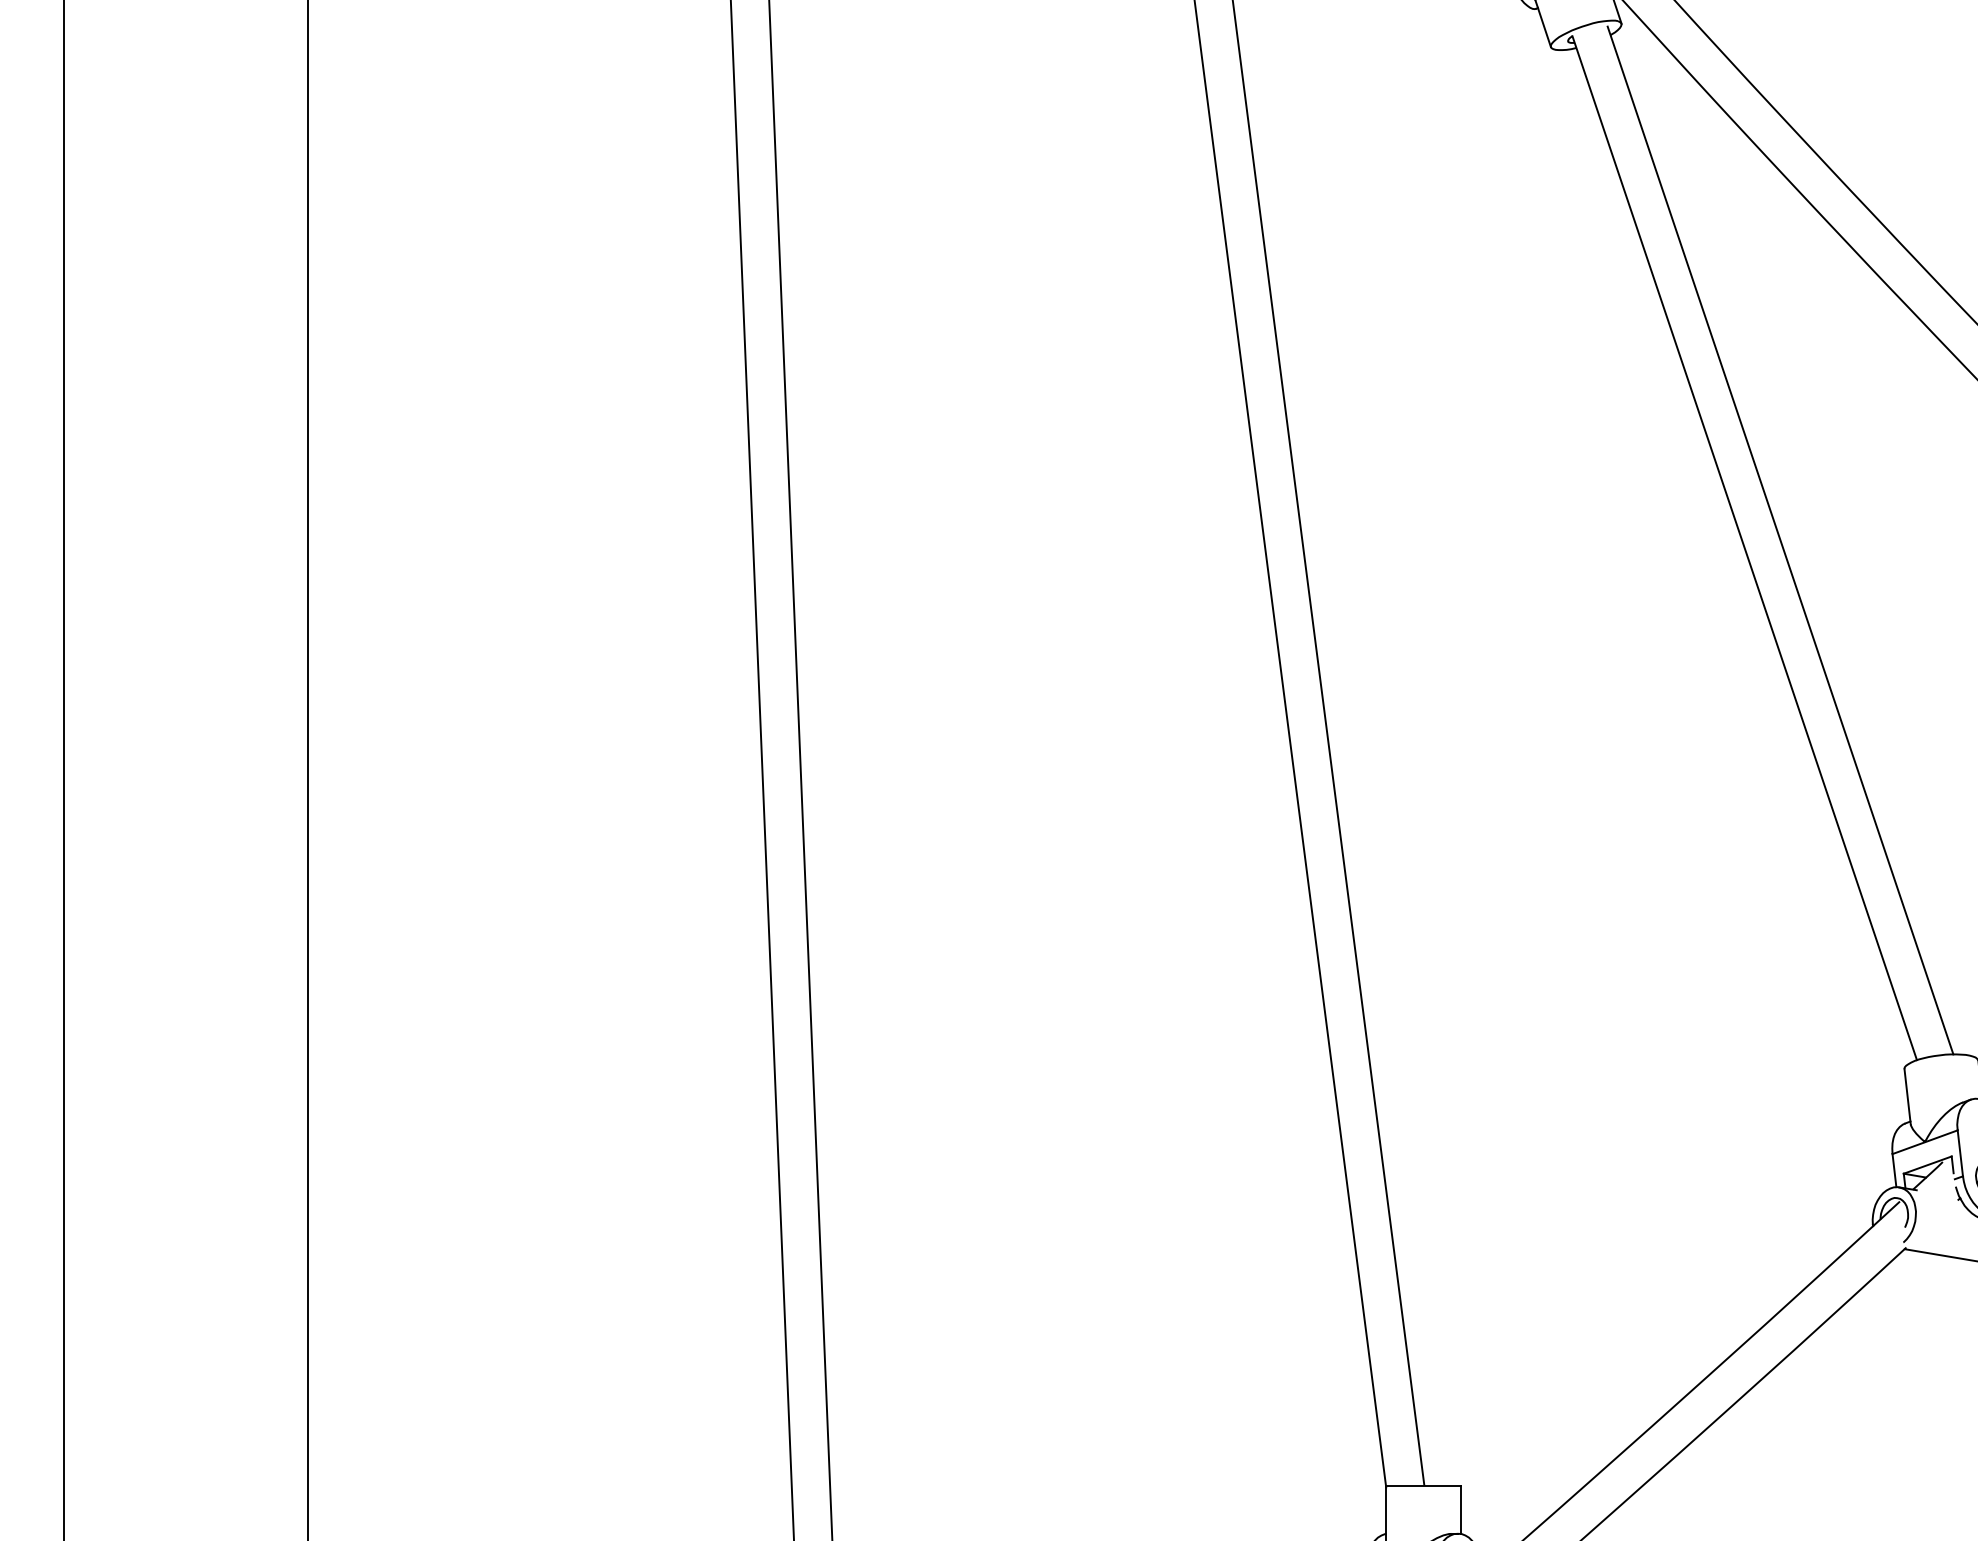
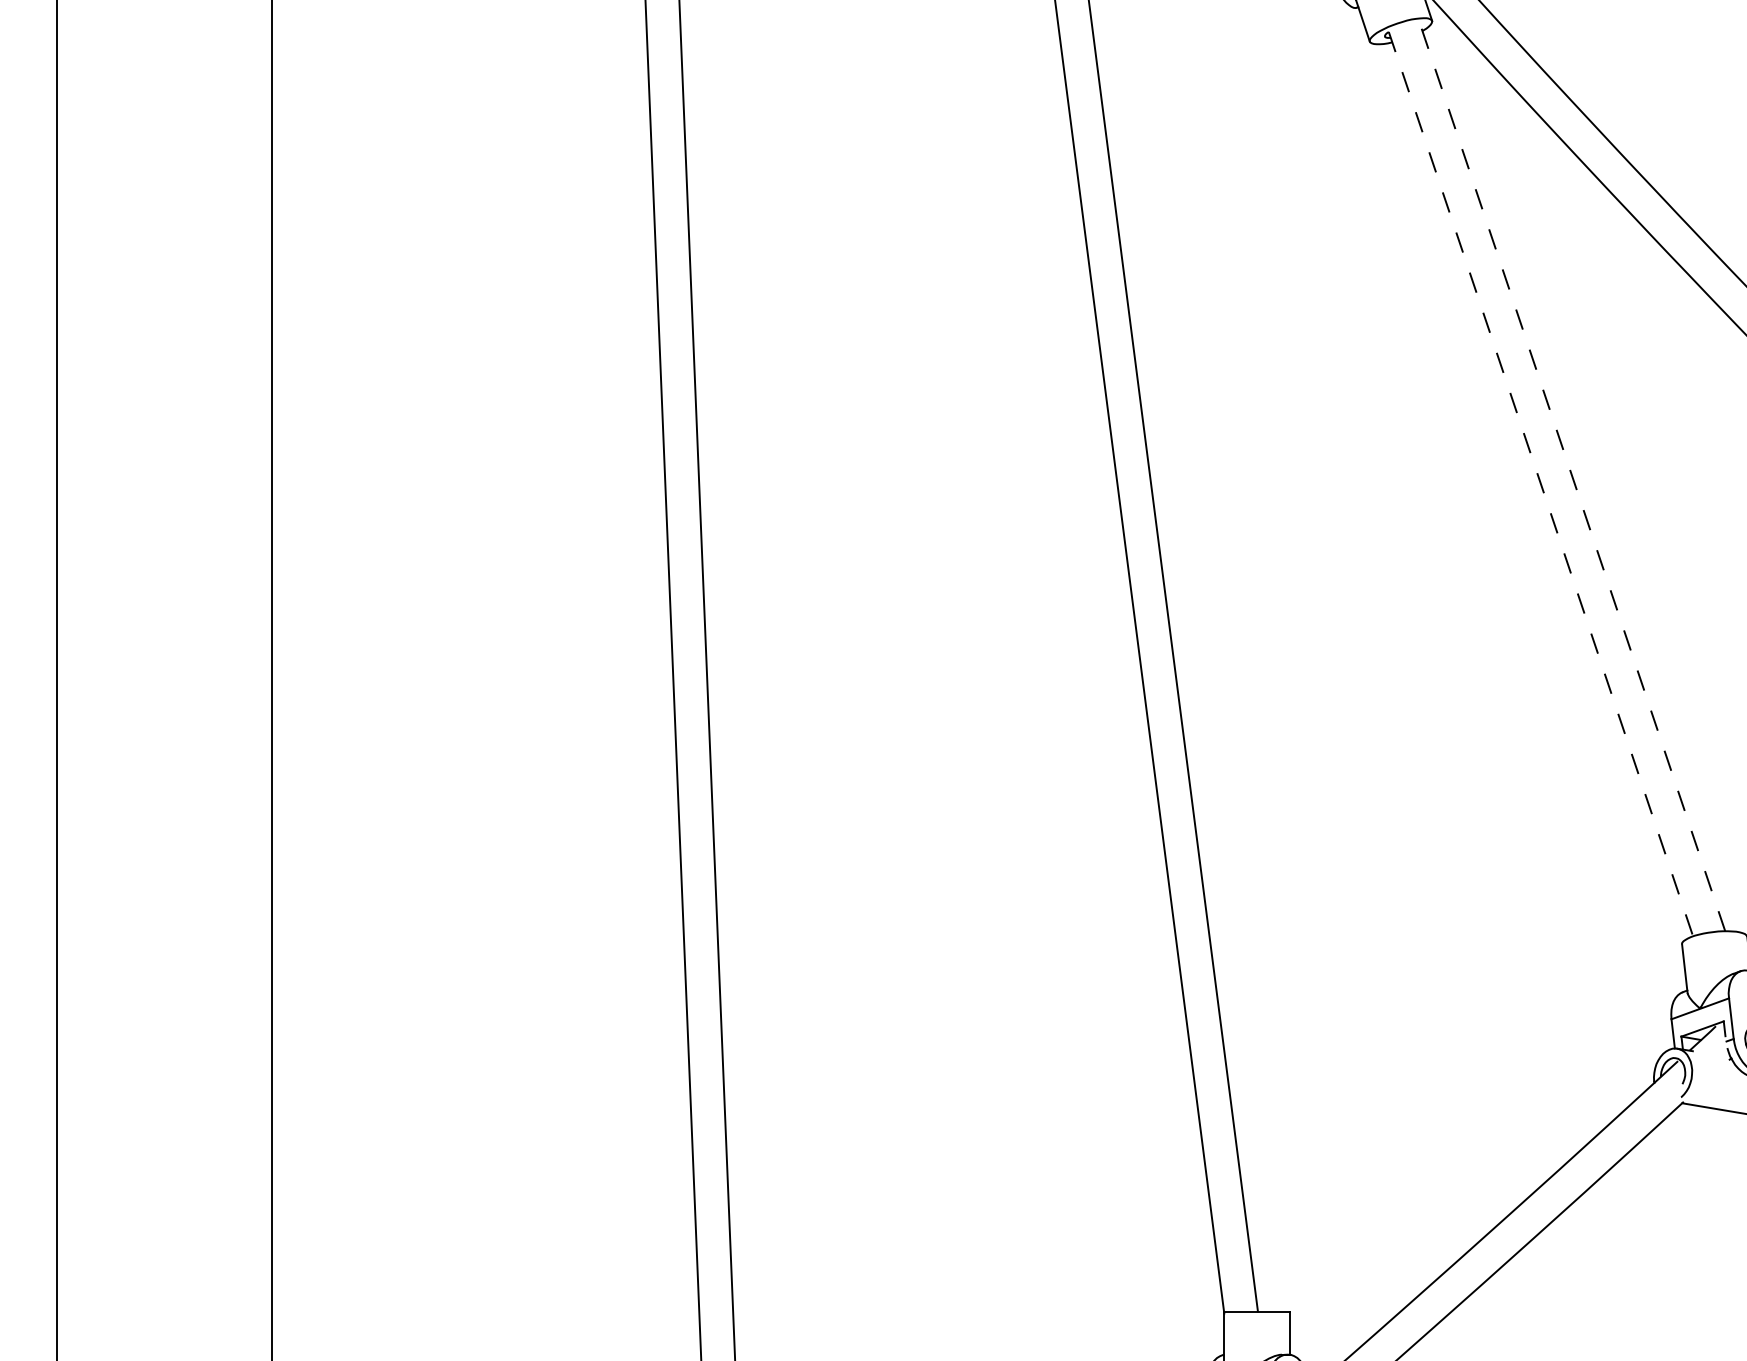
line: (1780, 540) -> (1572, 477), solid -> dashed
line: (1744, 548) -> (1540, 484), solid -> dashed

